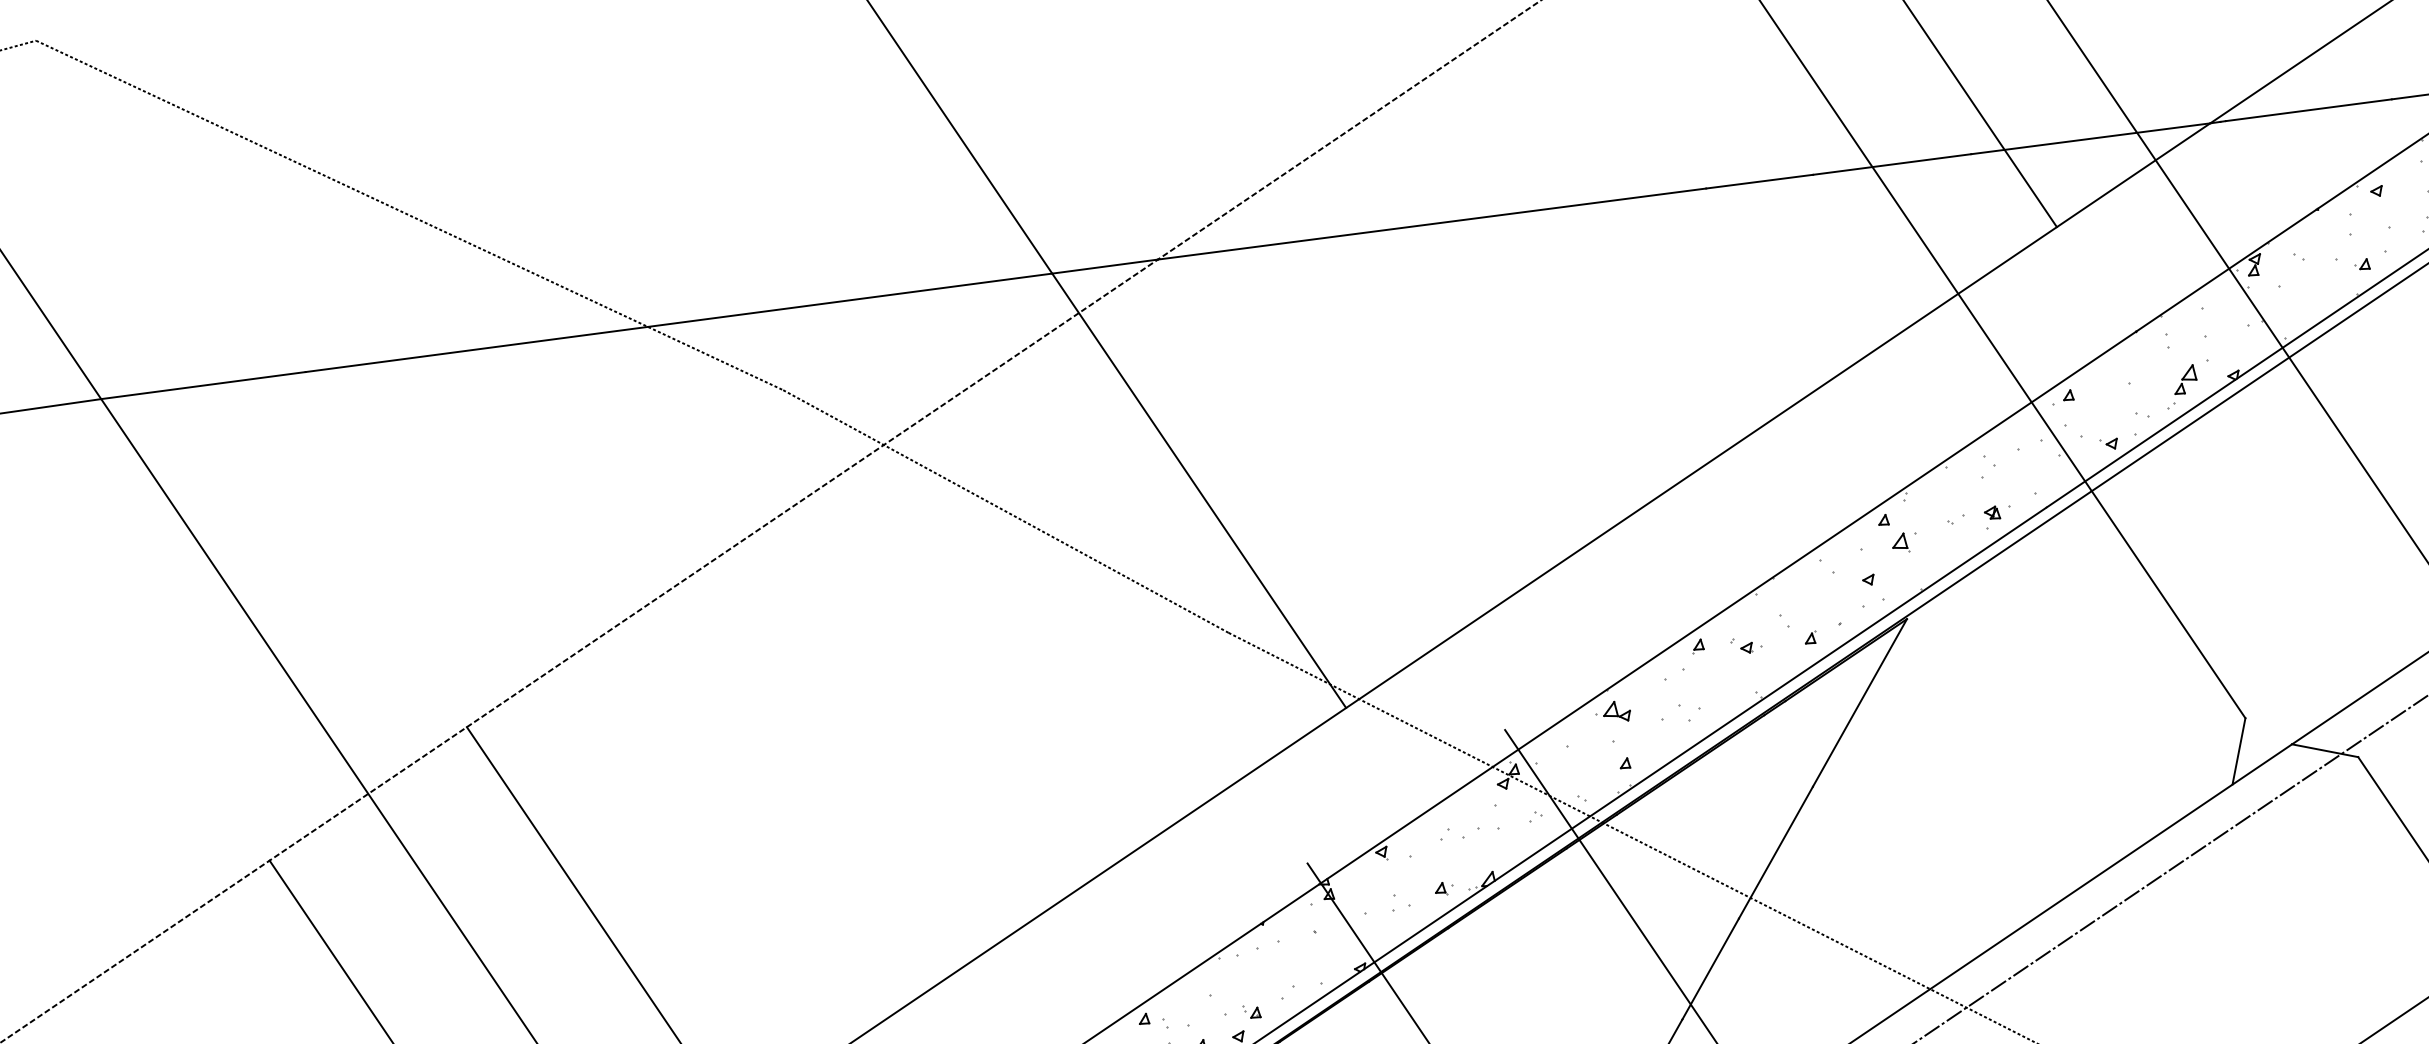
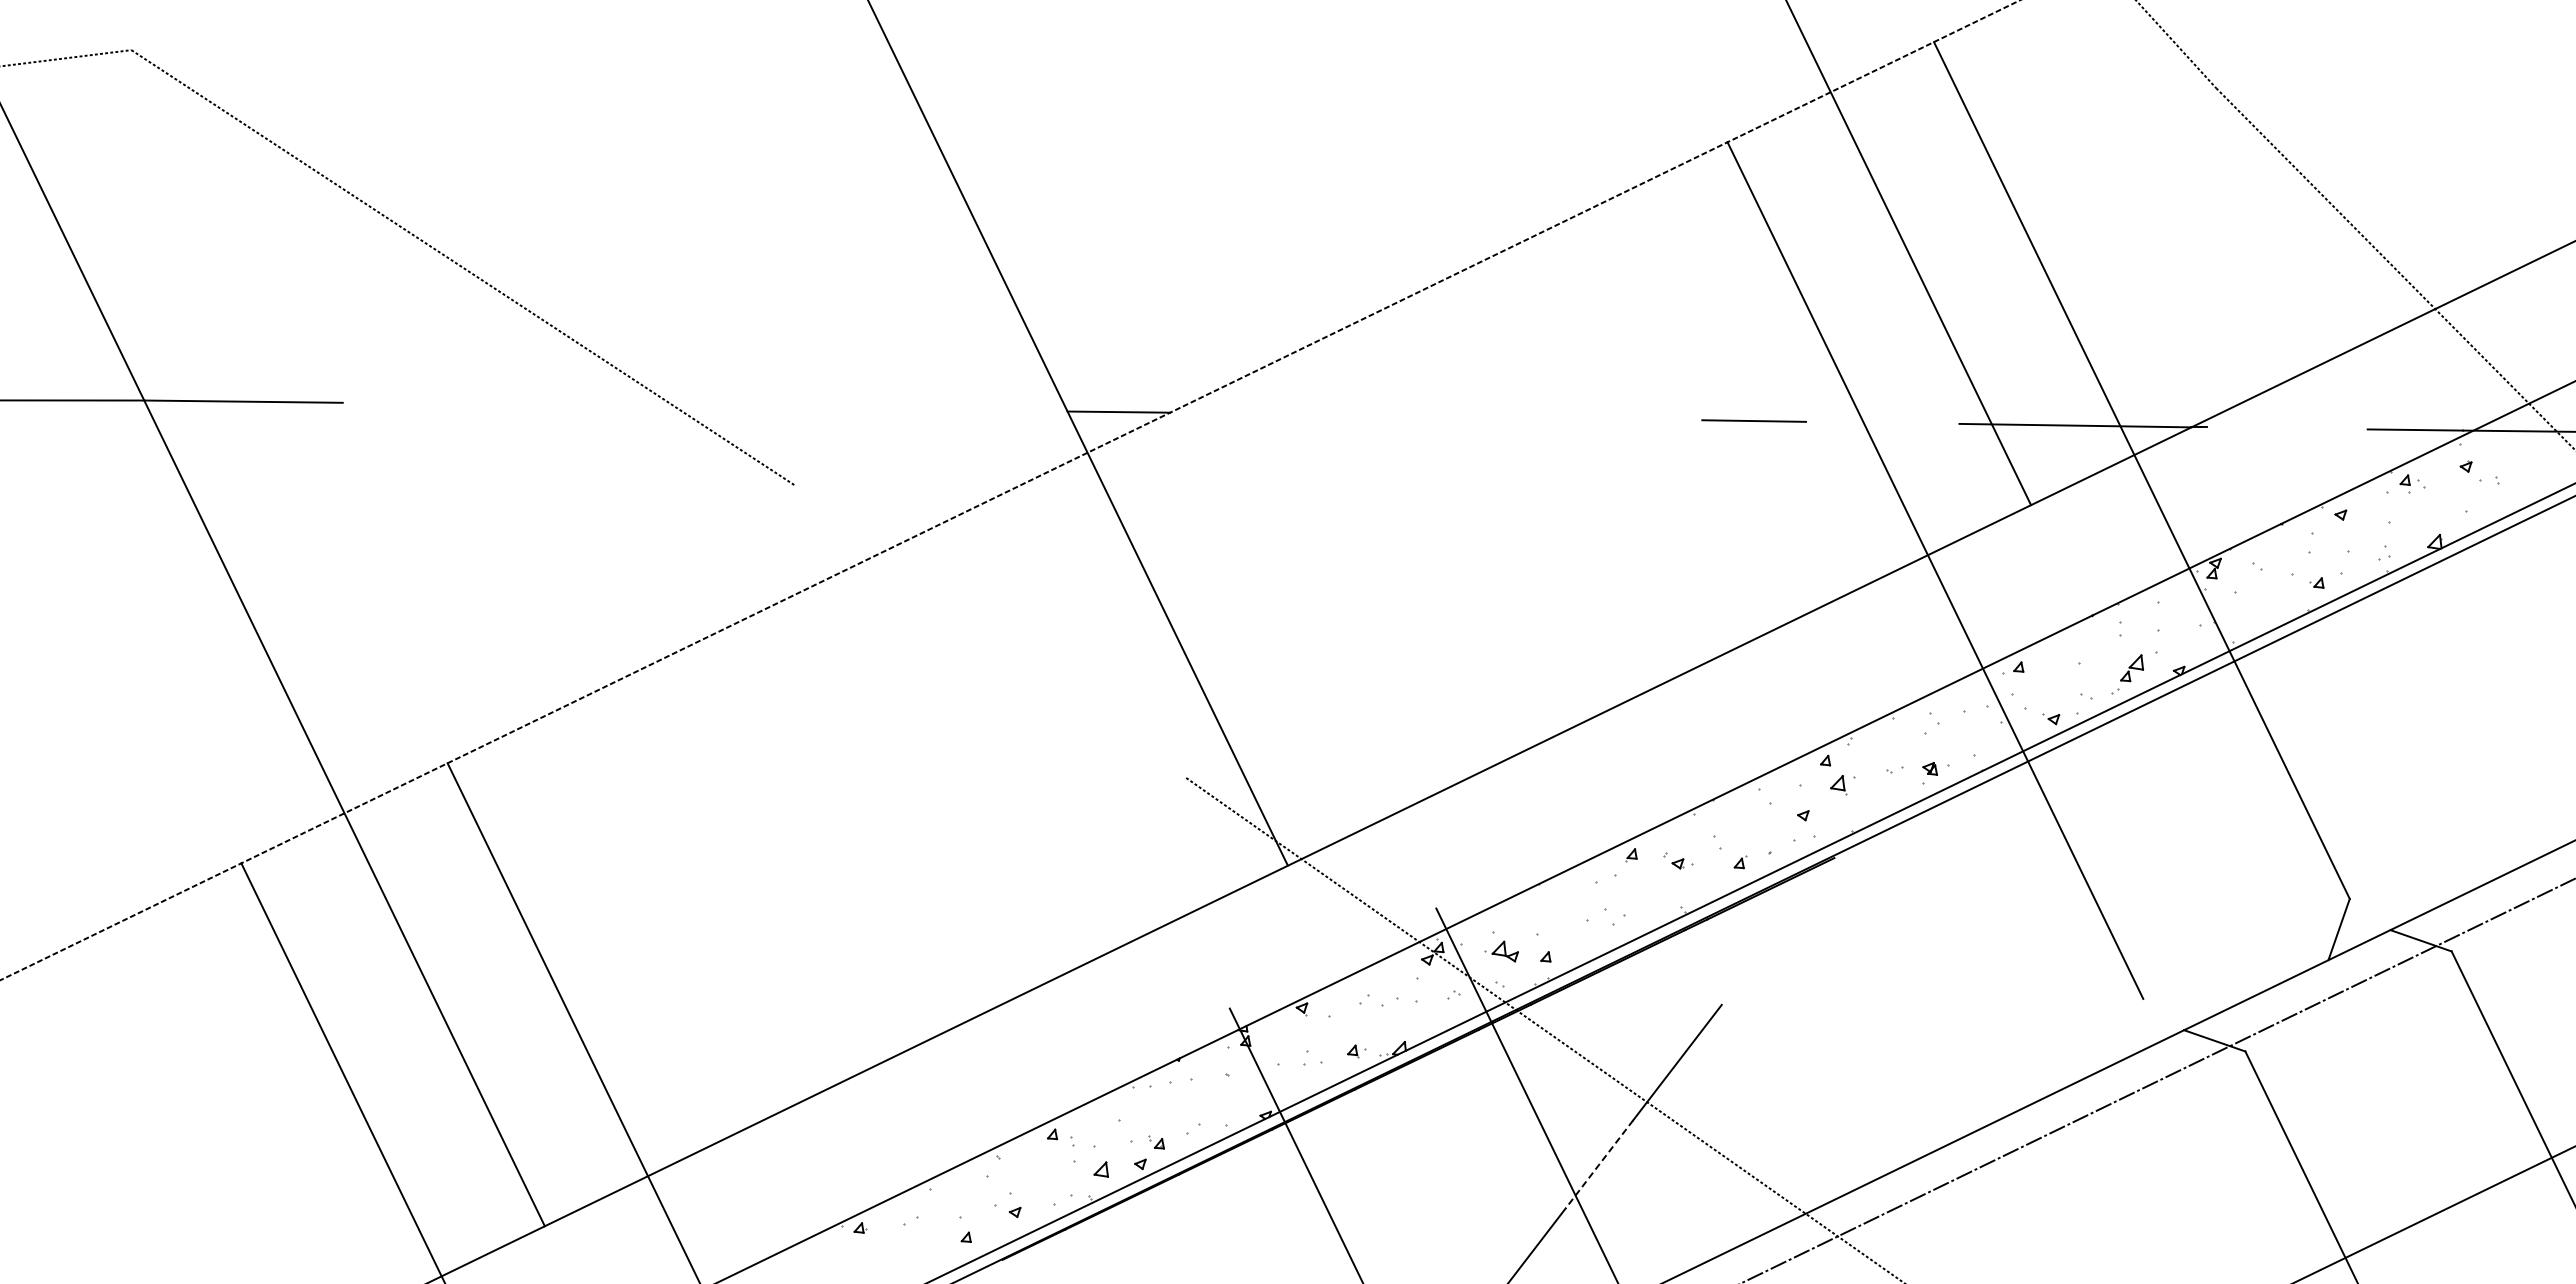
line: (2308, 110) -> (2286, 428), removed
line: (1891, 164) -> (1882, 422), removed
line: (1432, 224) -> (1436, 416), removed
line: (678, 322) -> (704, 406), removed
line: (1005, 511) -> (990, 631), removed
line: (1859, 703) -> (1777, 931), removed
part: (1612, 712) -> (1501, 951), moved
line: (2238, 751) -> (2132, 1029), removed
line: (1710, 969) -> (1599, 1164), solid -> dashed

